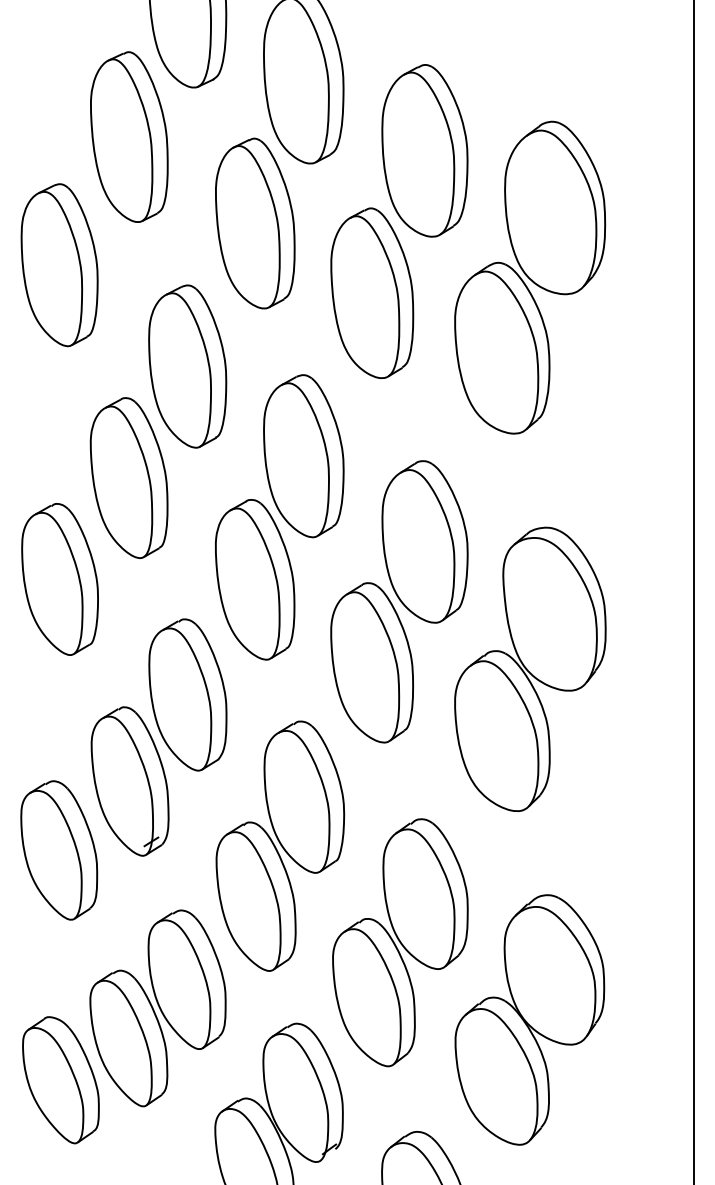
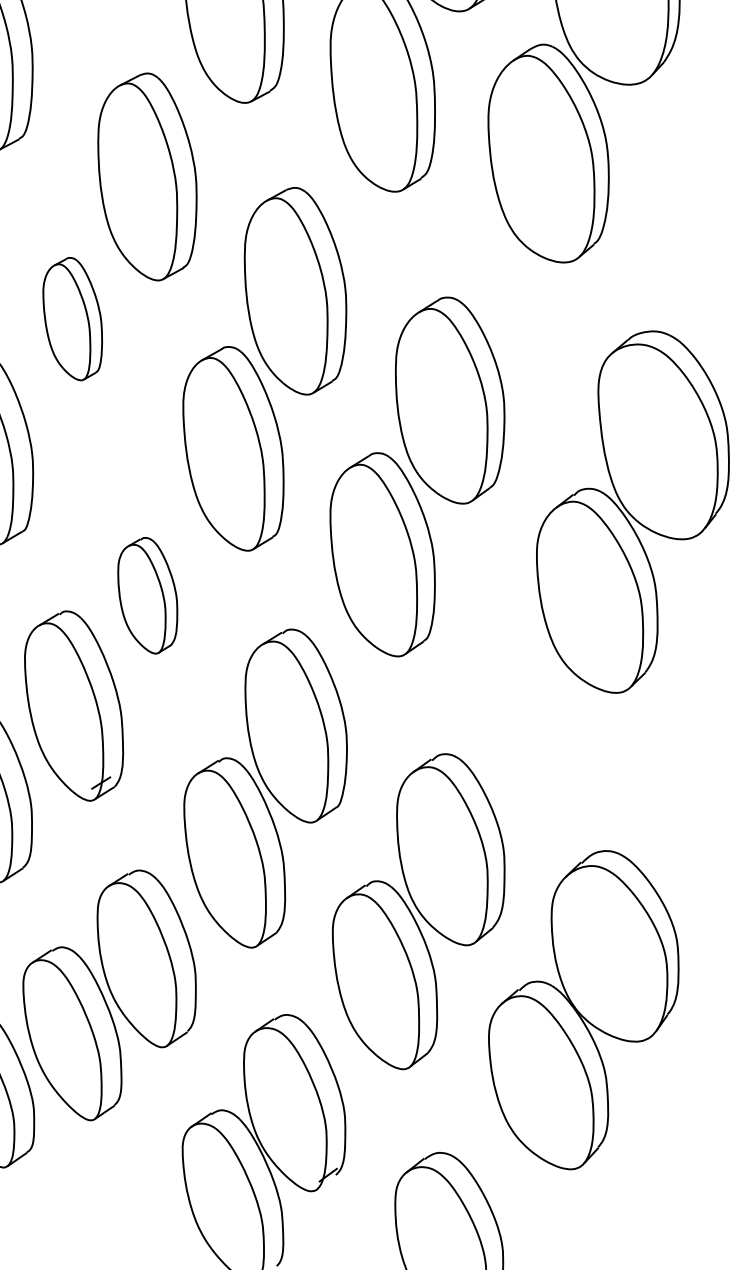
part: (128, 477) -> (71, 318), size x0.6
part: (530, 668) -> (633, 510), moved
part: (187, 694) -> (147, 595), size x0.6

